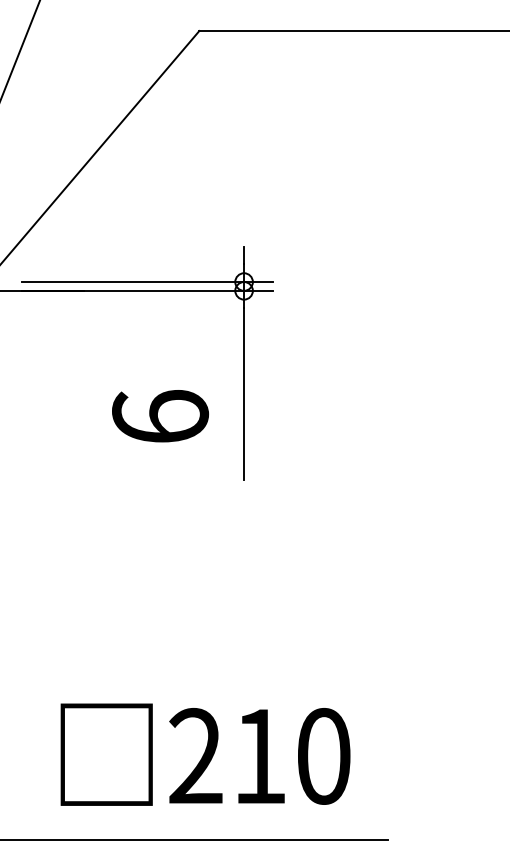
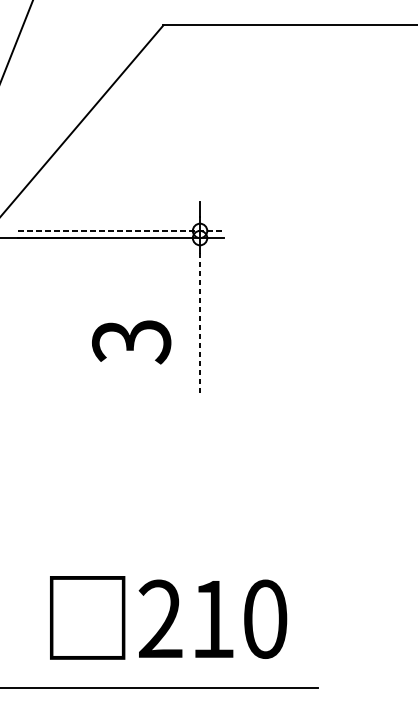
line: (147, 282) -> (120, 231), solid -> dashed
line: (244, 394) -> (200, 322), solid -> dashed
text: (160, 417) -> (131, 341), 6 -> 3

